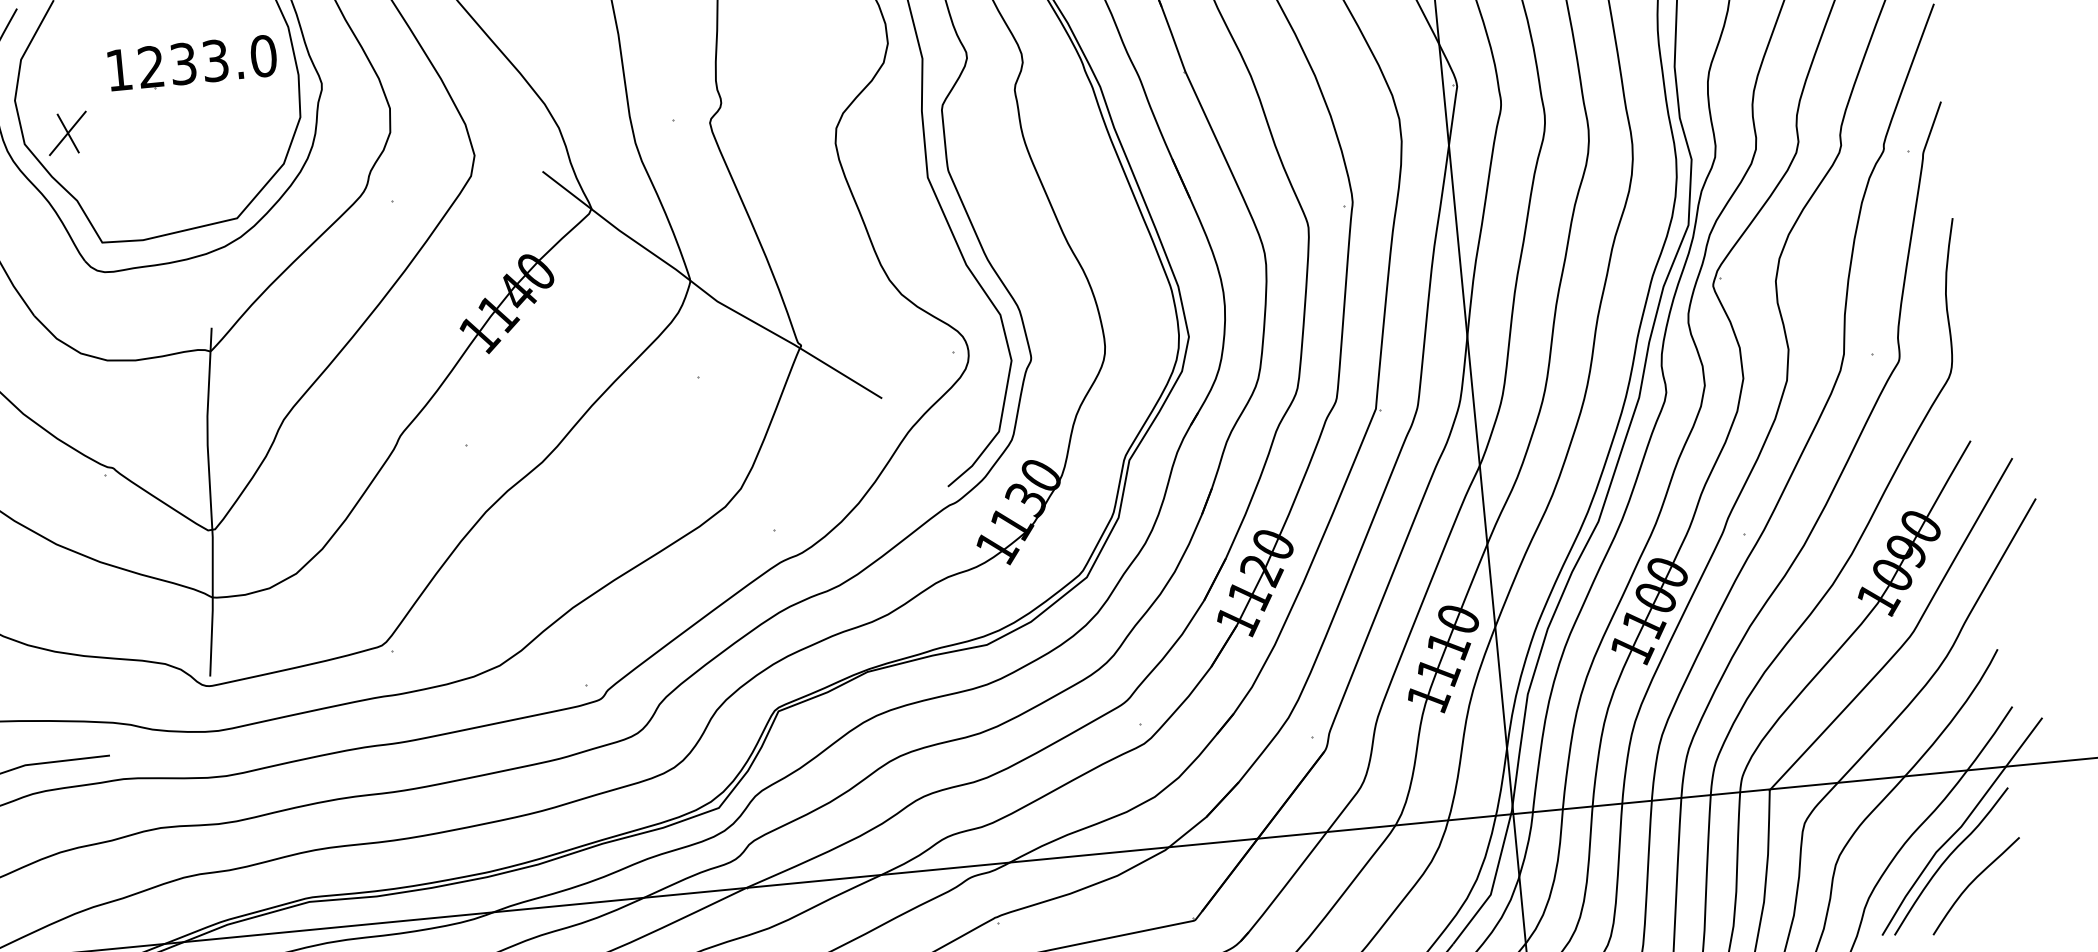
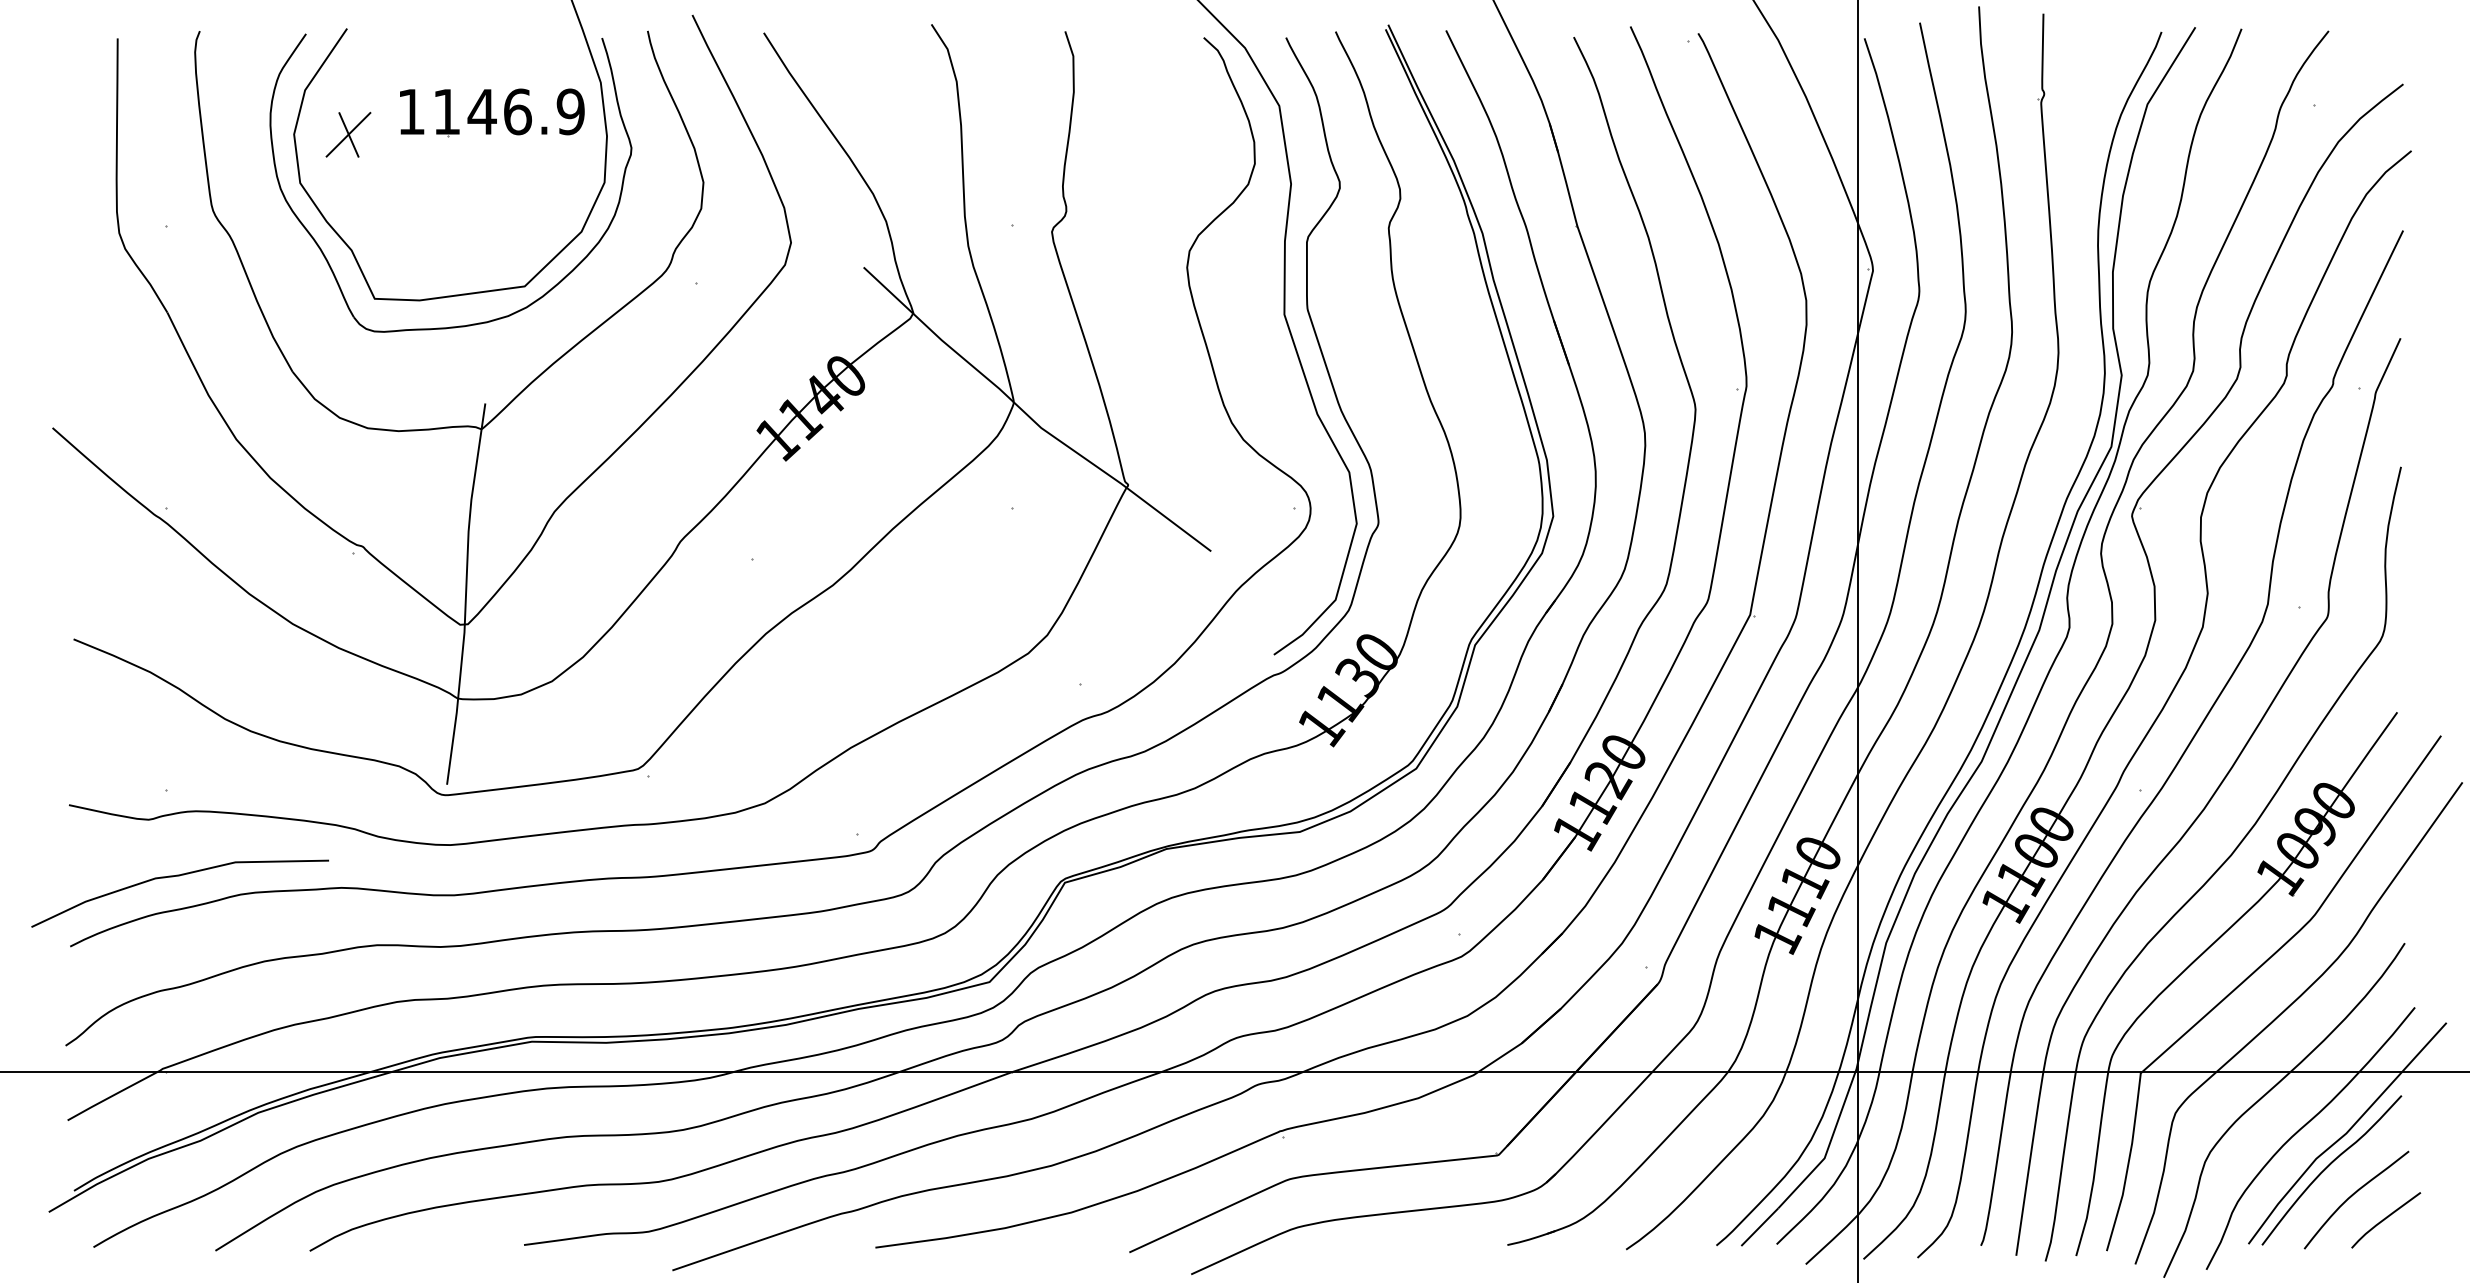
text: (207, 61) -> (508, 111), 1233.0 -> 1146.9
part: (67, 133) -> (348, 134), moved
curve: (2004, 901) -> (2385, 1219), added

